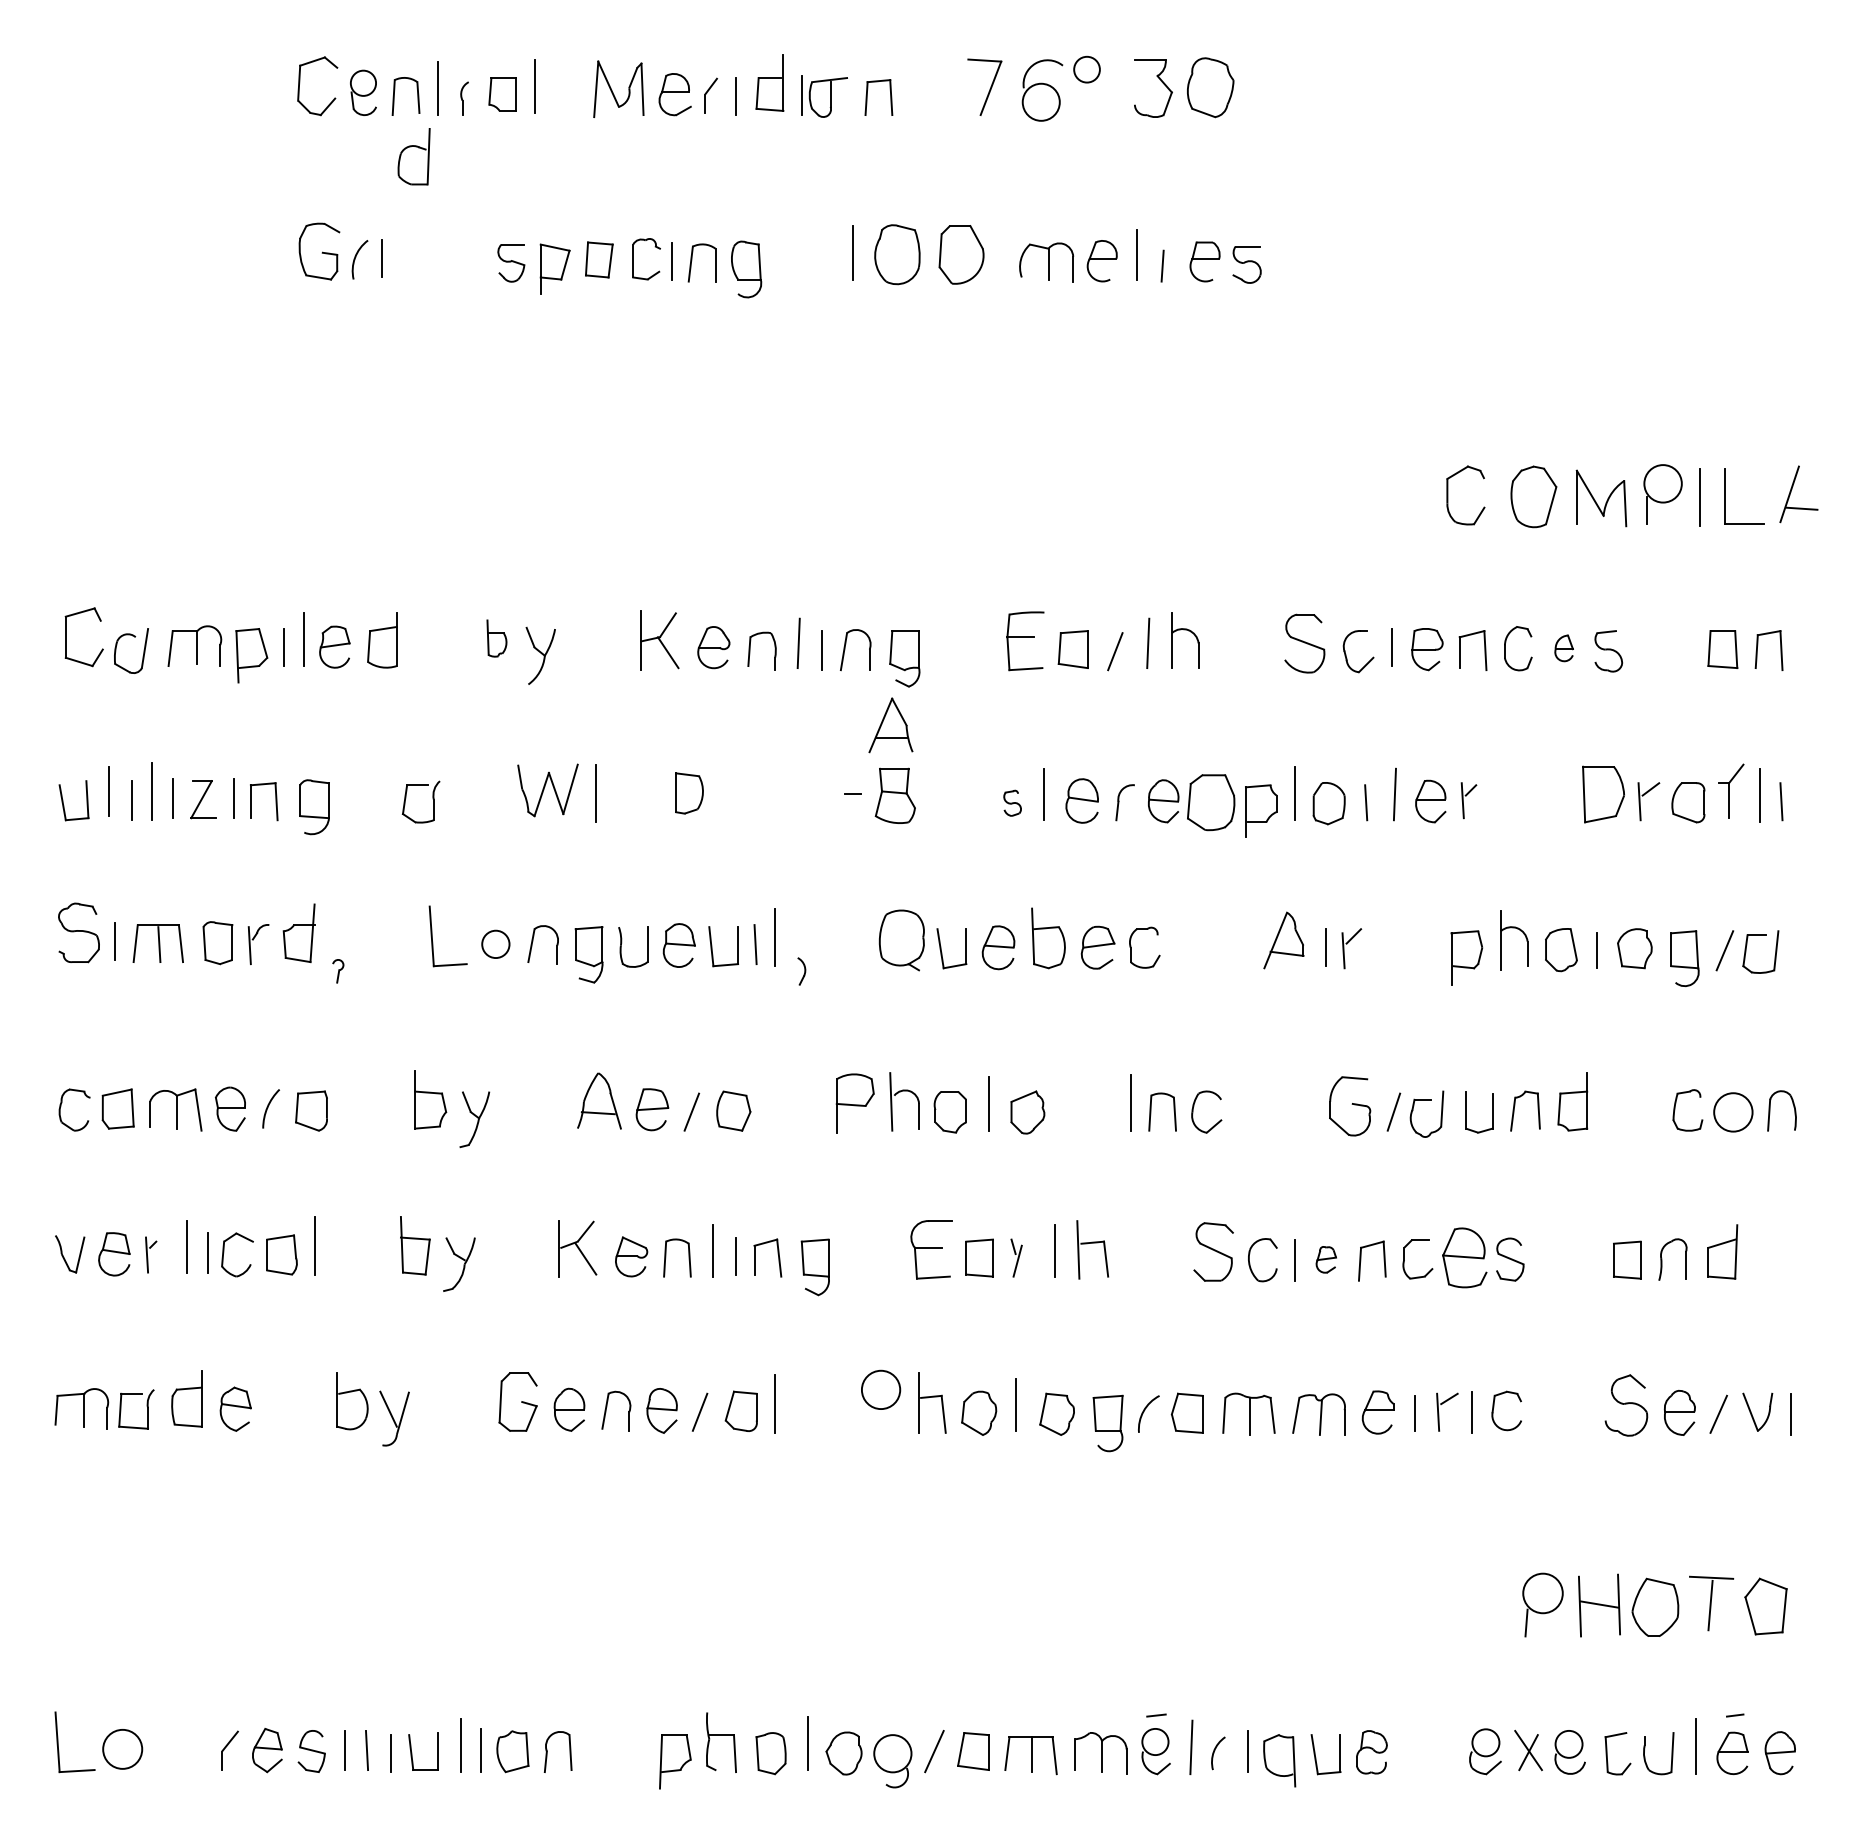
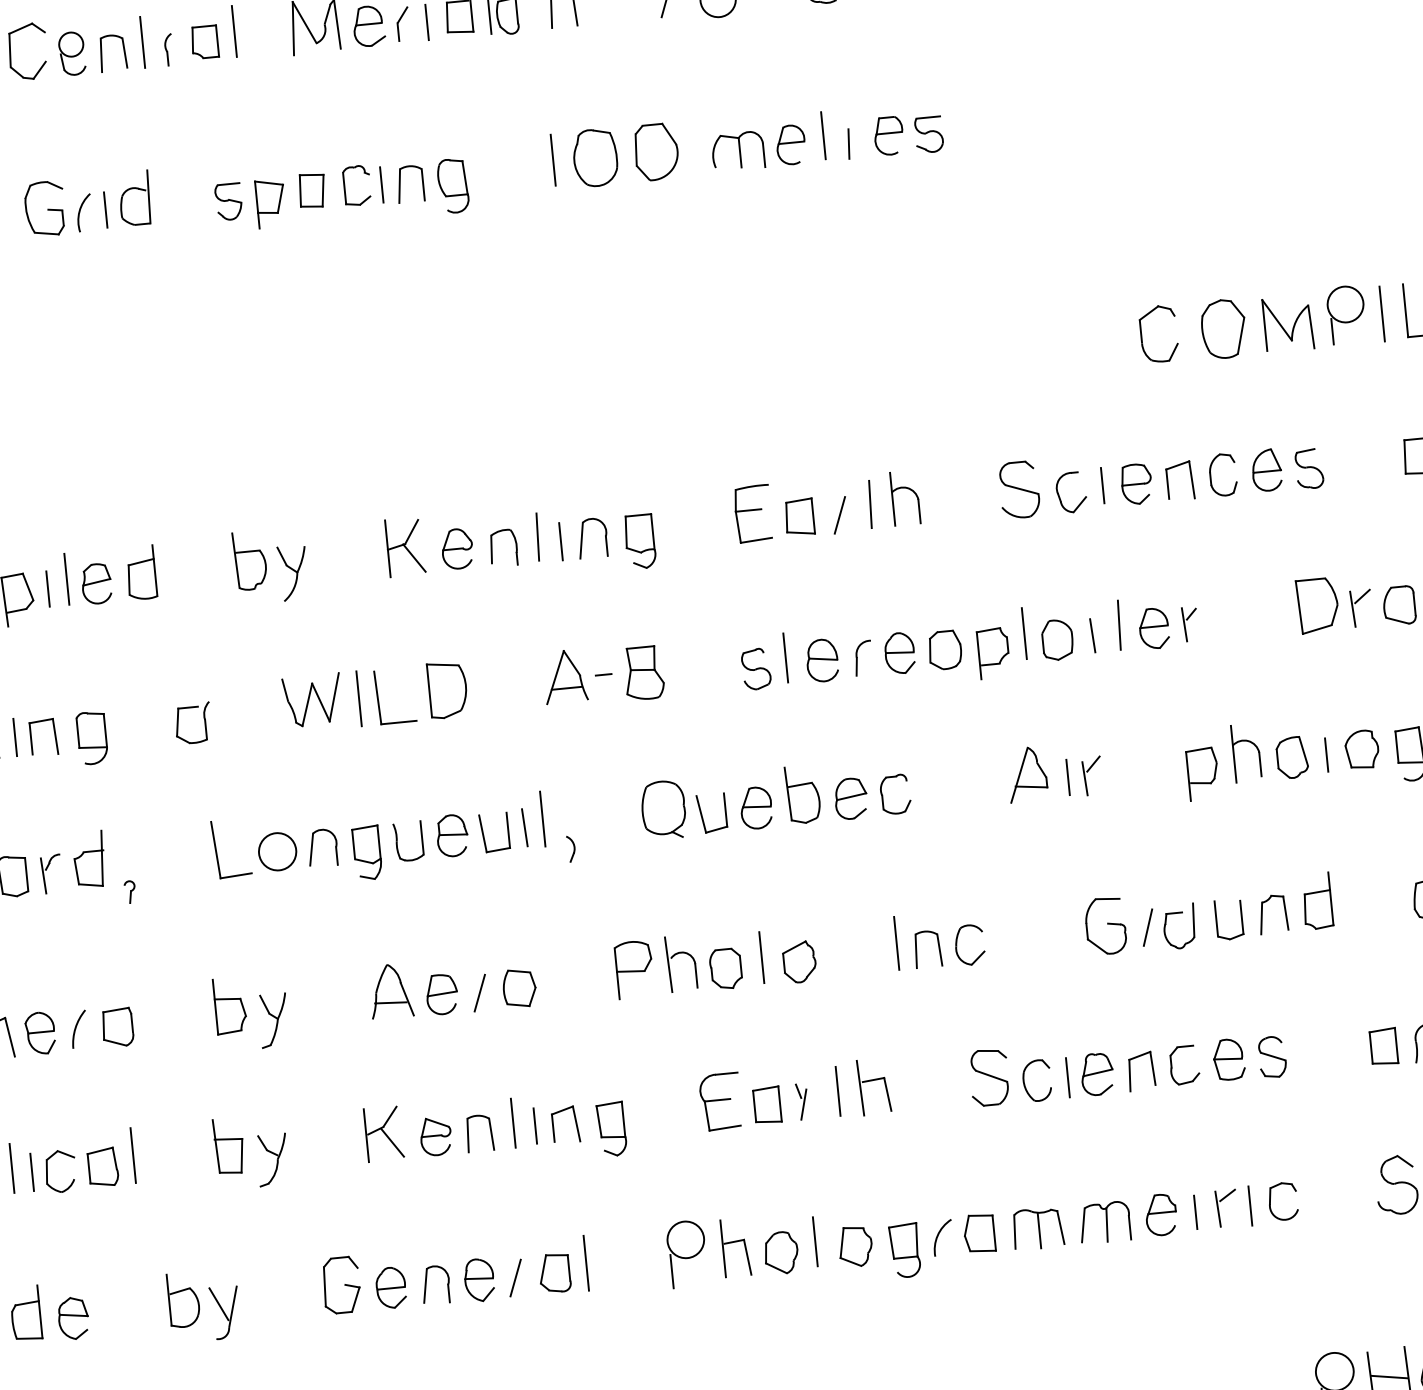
part: (411, 147) -> (131, 189), moved
part: (496, 638) -> (249, 560), size x1.67
part: (1563, 648) -> (1266, 470), size x1.67
part: (890, 725) -> (564, 676), moved
part: (689, 793) -> (447, 690), size x1.43
part: (616, 794) -> (378, 697), added
part: (1210, 802) -> (944, 650), size x0.71
part: (1012, 803) -> (756, 669), size x1.67
circle: (495, 943) -> (277, 850), size x1.43
part: (1464, 1257) -> (1228, 1059), size x0.71
part: (1326, 1259) -> (1097, 1074), size x1.67
line: (863, 1421) -> (672, 1271), added

